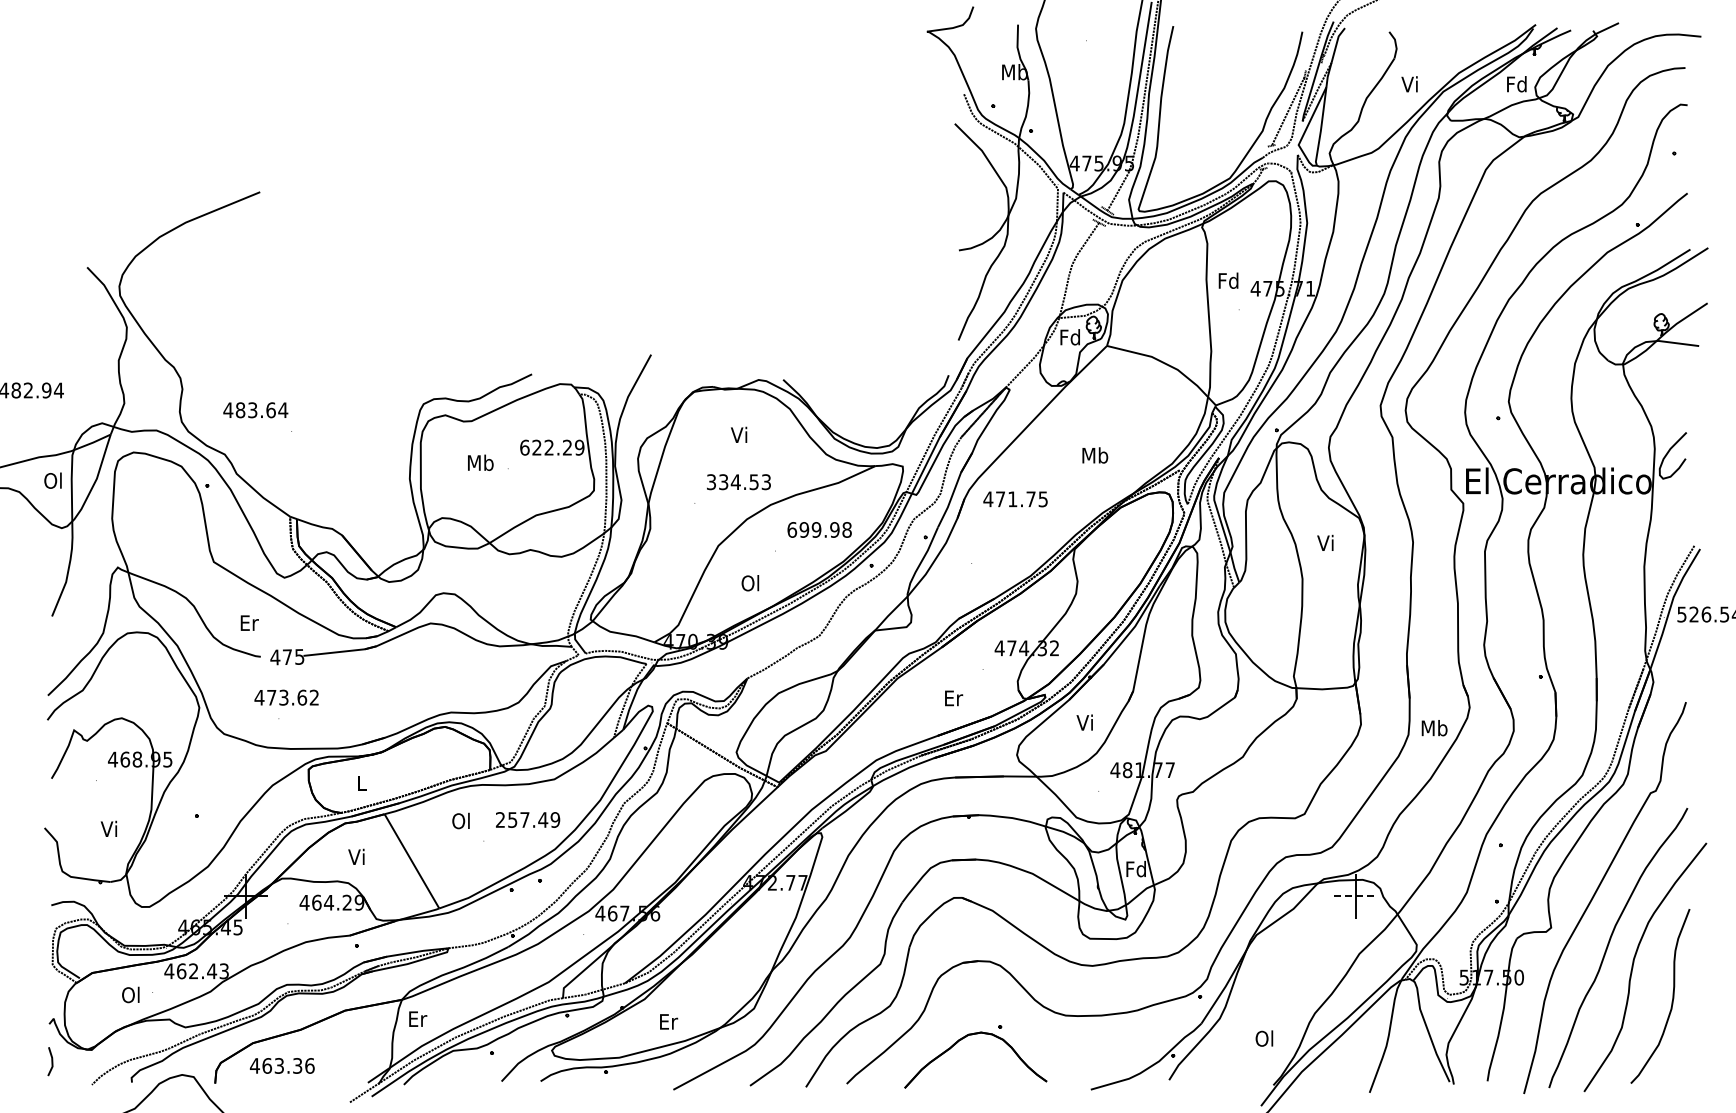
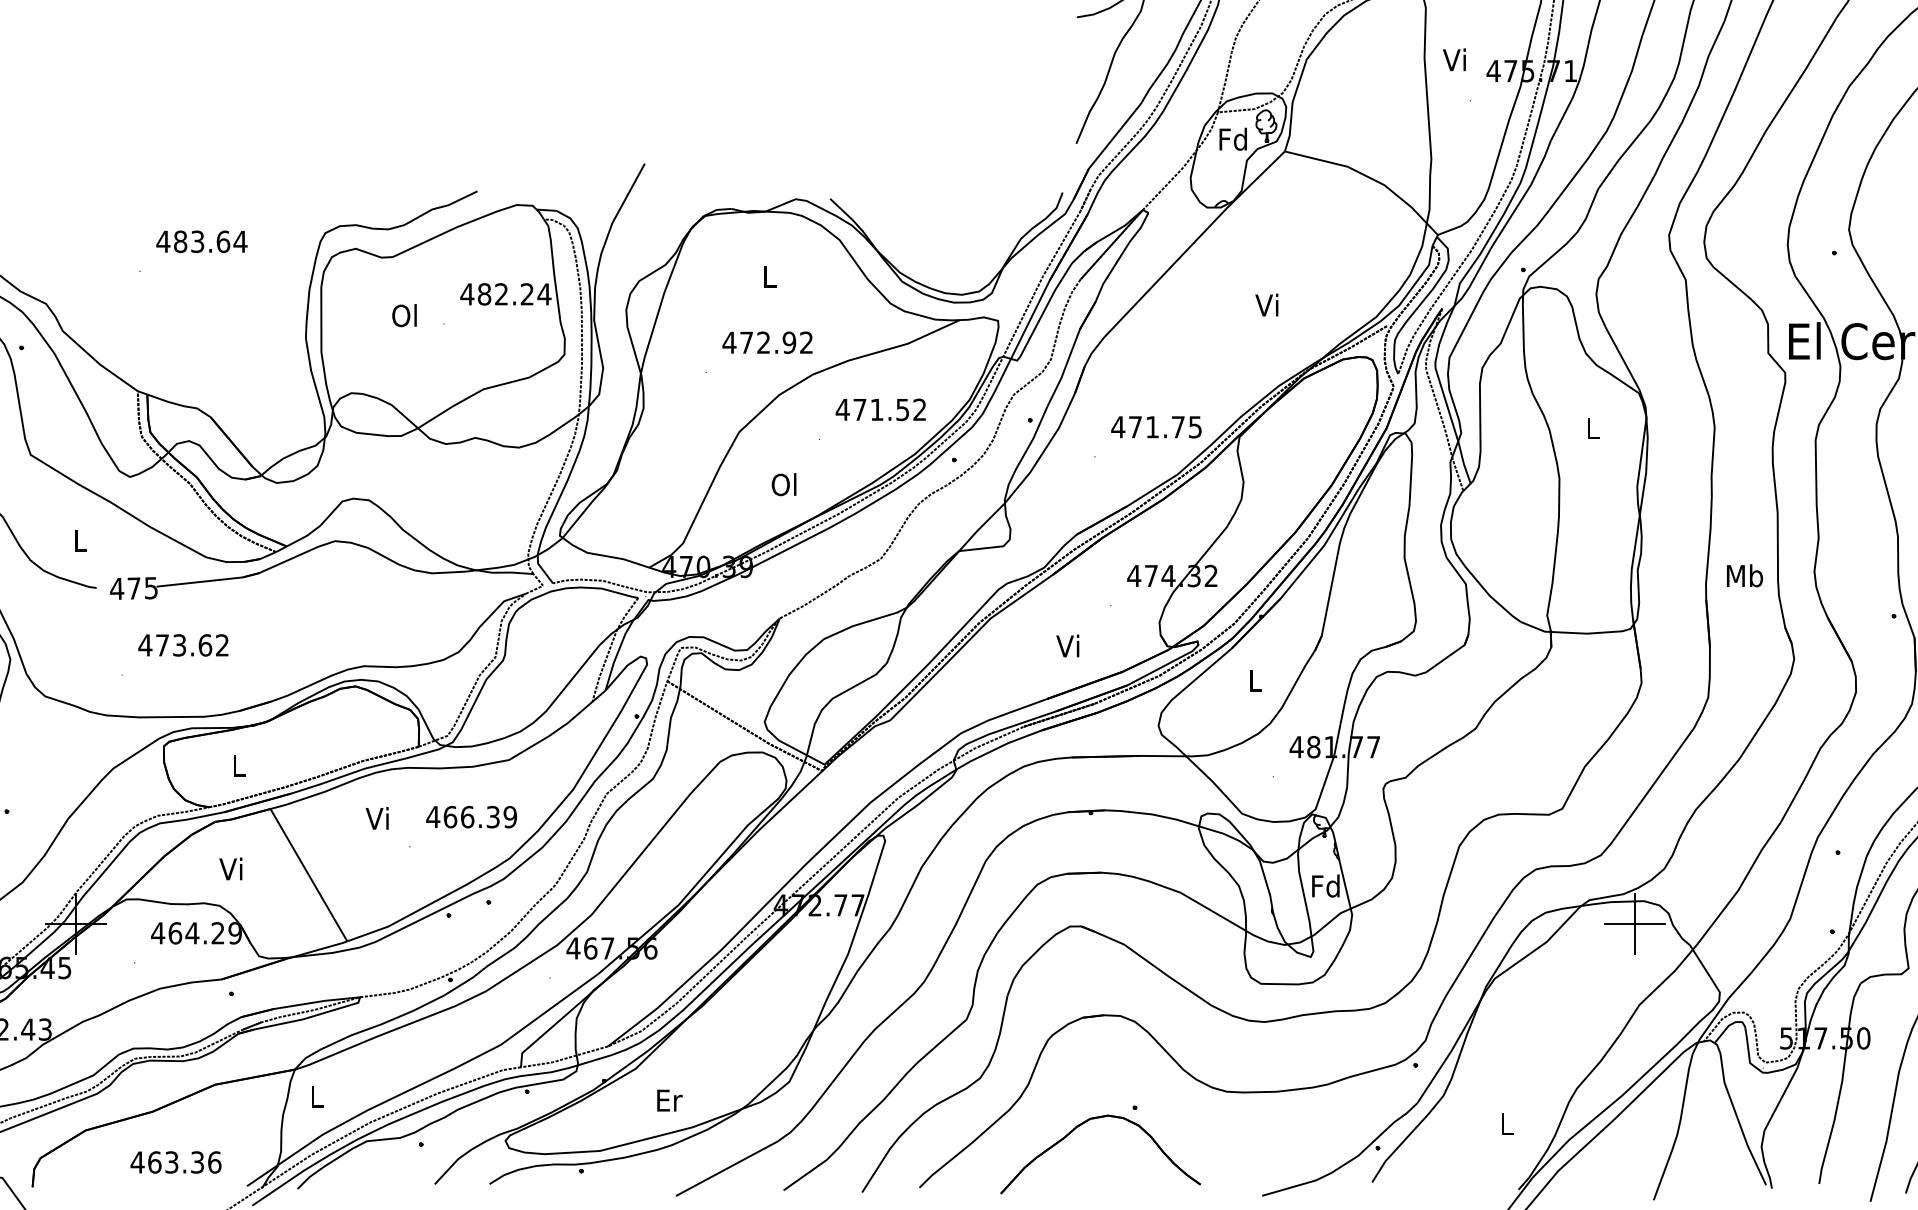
text: (1228, 280) -> (1455, 59), Fd -> Vi
text: (255, 410) -> (201, 242), moved
text: (738, 434) -> (767, 275), Vi -> L
text: (551, 447) -> (504, 294), 622.29 -> 482.24
text: (1095, 455) -> (1268, 305), Mb -> Vi
text: (480, 462) -> (405, 315), Mb -> Ol
text: (738, 482) -> (767, 343), 334.53 -> 472.92
text: (1015, 499) -> (1156, 427), moved
text: (819, 529) -> (881, 409), 699.98 -> 471.52
text: (1325, 542) -> (1591, 427), Vi -> L
text: (249, 622) -> (80, 539), Er -> L
text: (286, 697) -> (183, 645), moved
text: (953, 698) -> (1069, 646), Er -> Vi
text: (1084, 722) -> (1253, 680), Vi -> L
text: (1434, 728) -> (1744, 576), moved
text: (521, 819) -> (462, 816), 257.49 -> 466.39
text: (460, 820) -> (377, 817), Ol -> Vi
line: (1356, 896) -> (1635, 924), dashed -> solid
text: (418, 1018) -> (318, 1095), Er -> L
text: (1264, 1038) -> (1506, 1123), Ol -> L
text: (281, 1065) -> (174, 1161), moved

